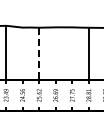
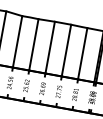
line: (22, 53) -> (17, 41), added
line: (55, 53) -> (49, 47), added
line: (72, 53) -> (66, 50), added
line: (39, 54) -> (34, 45), dashed -> solid

